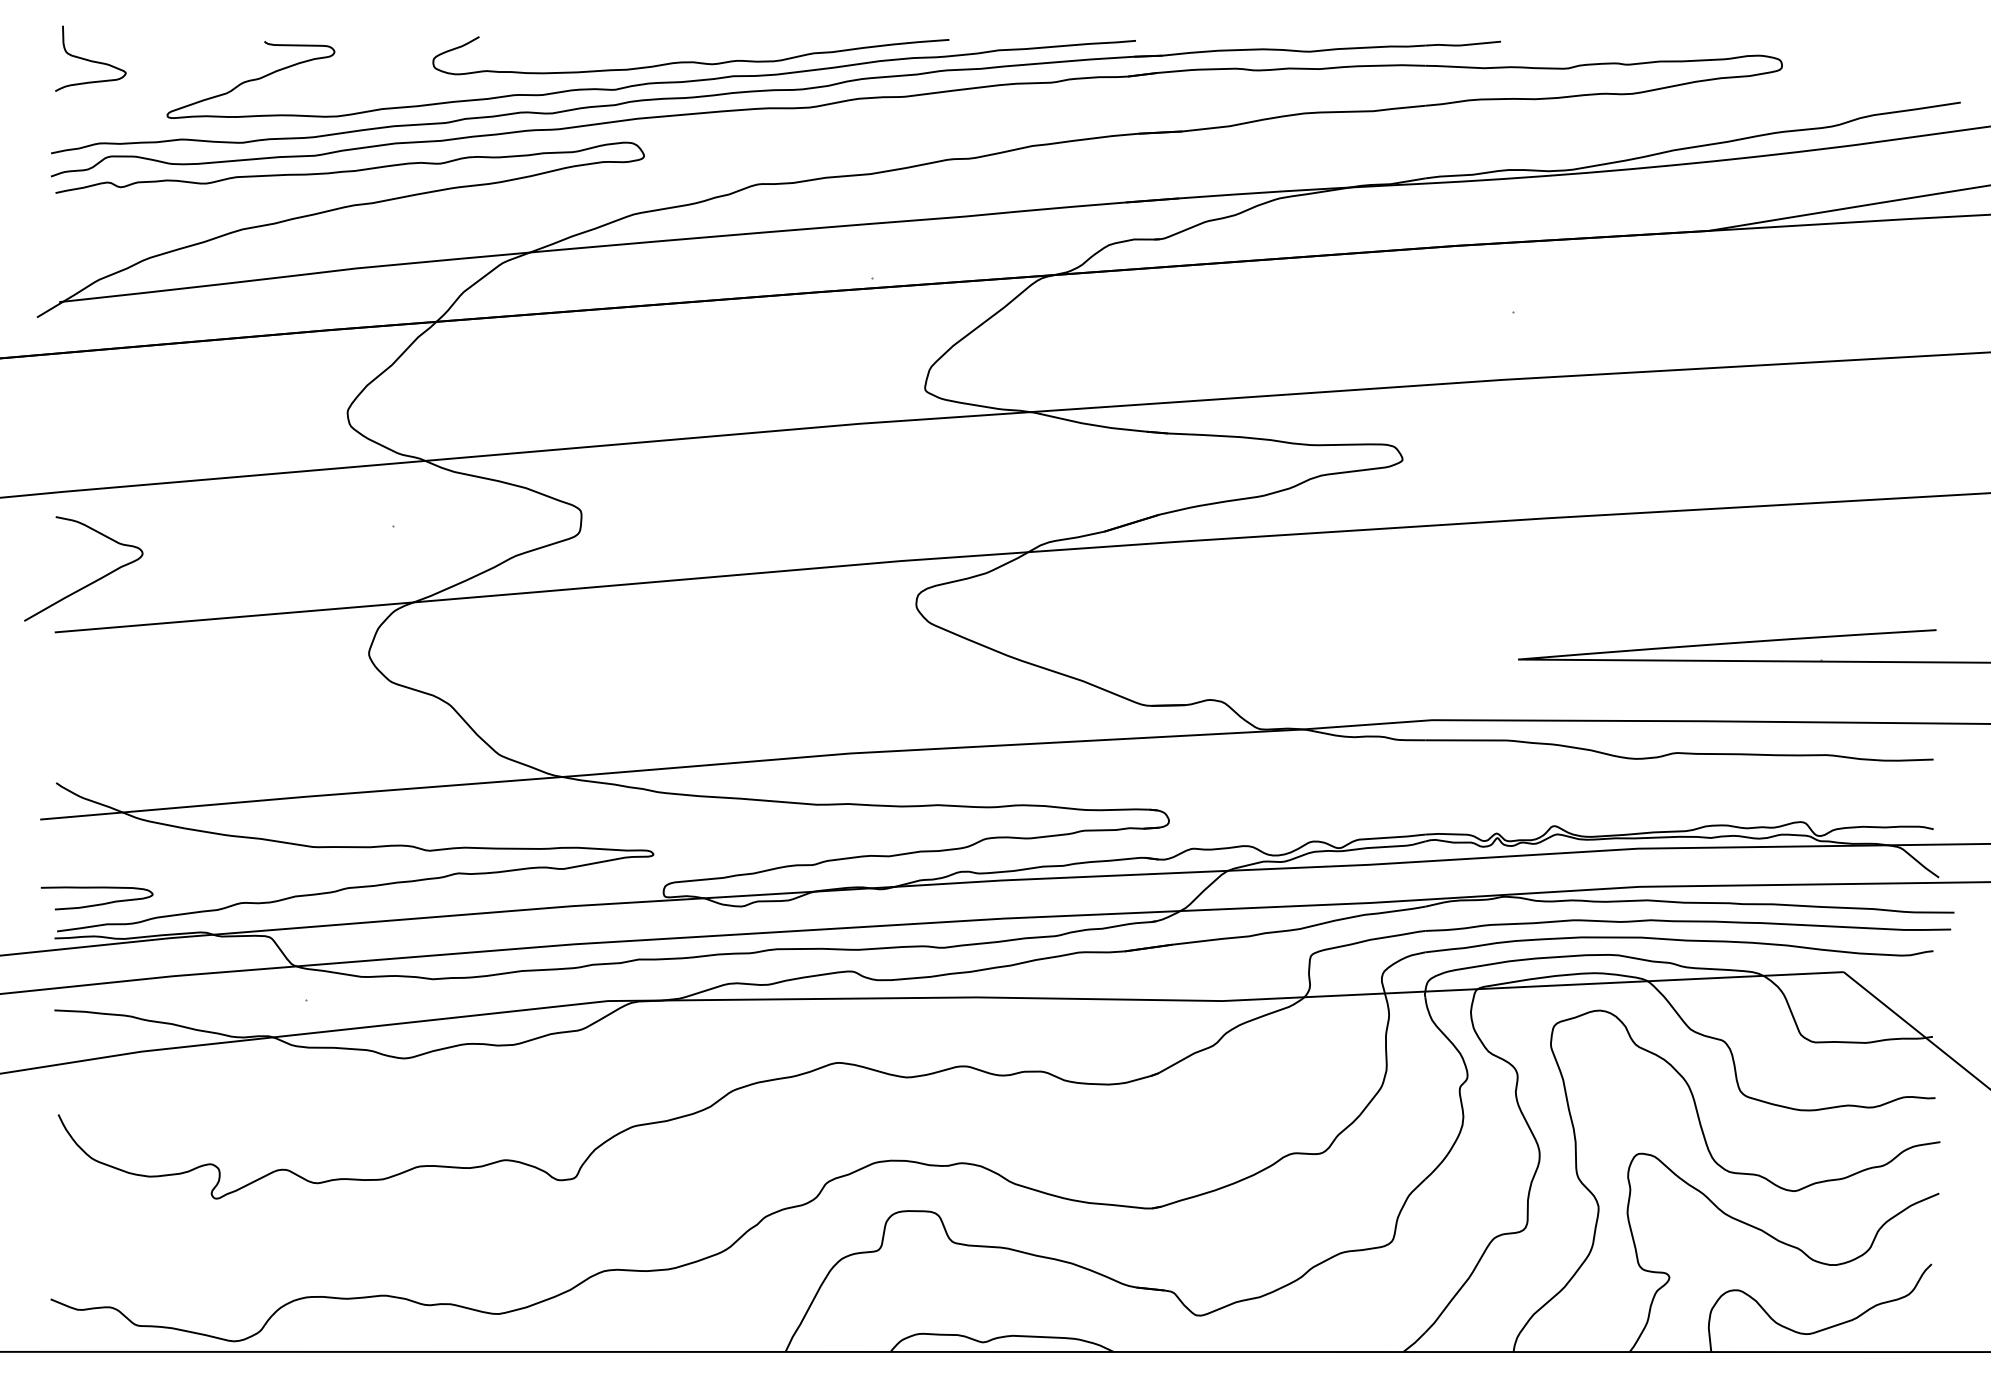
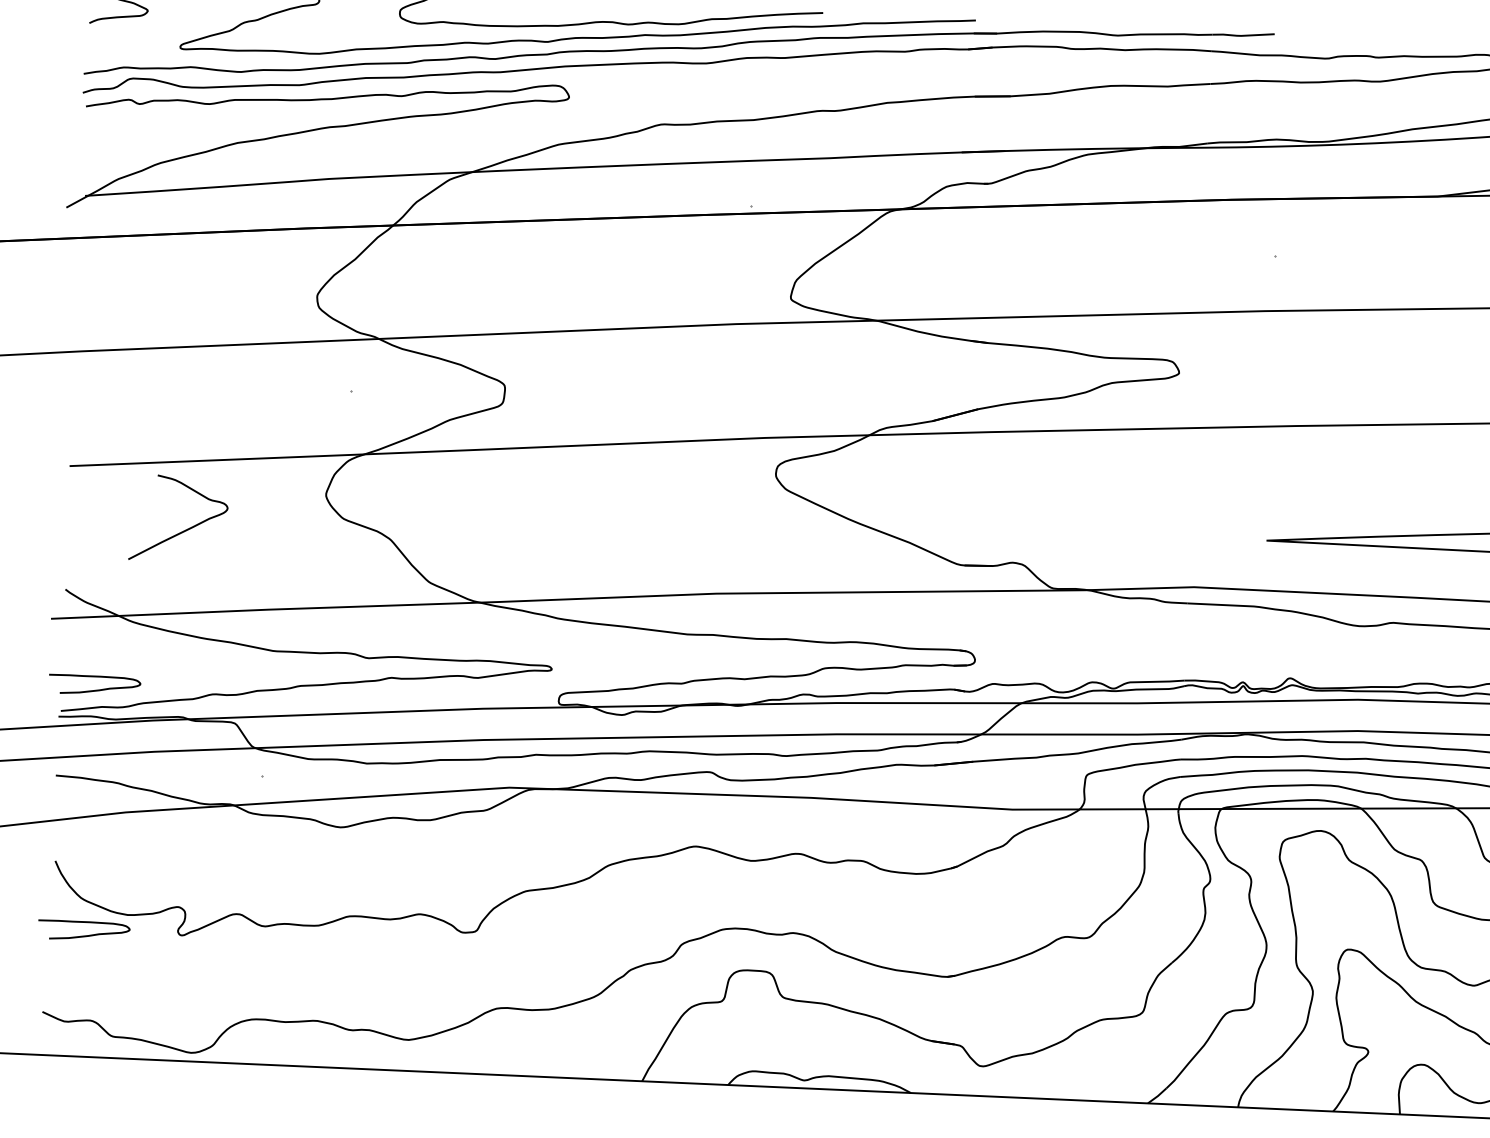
curve: (91, 582) -> (184, 530), moved
curve: (99, 1203) -> (85, 935), added

